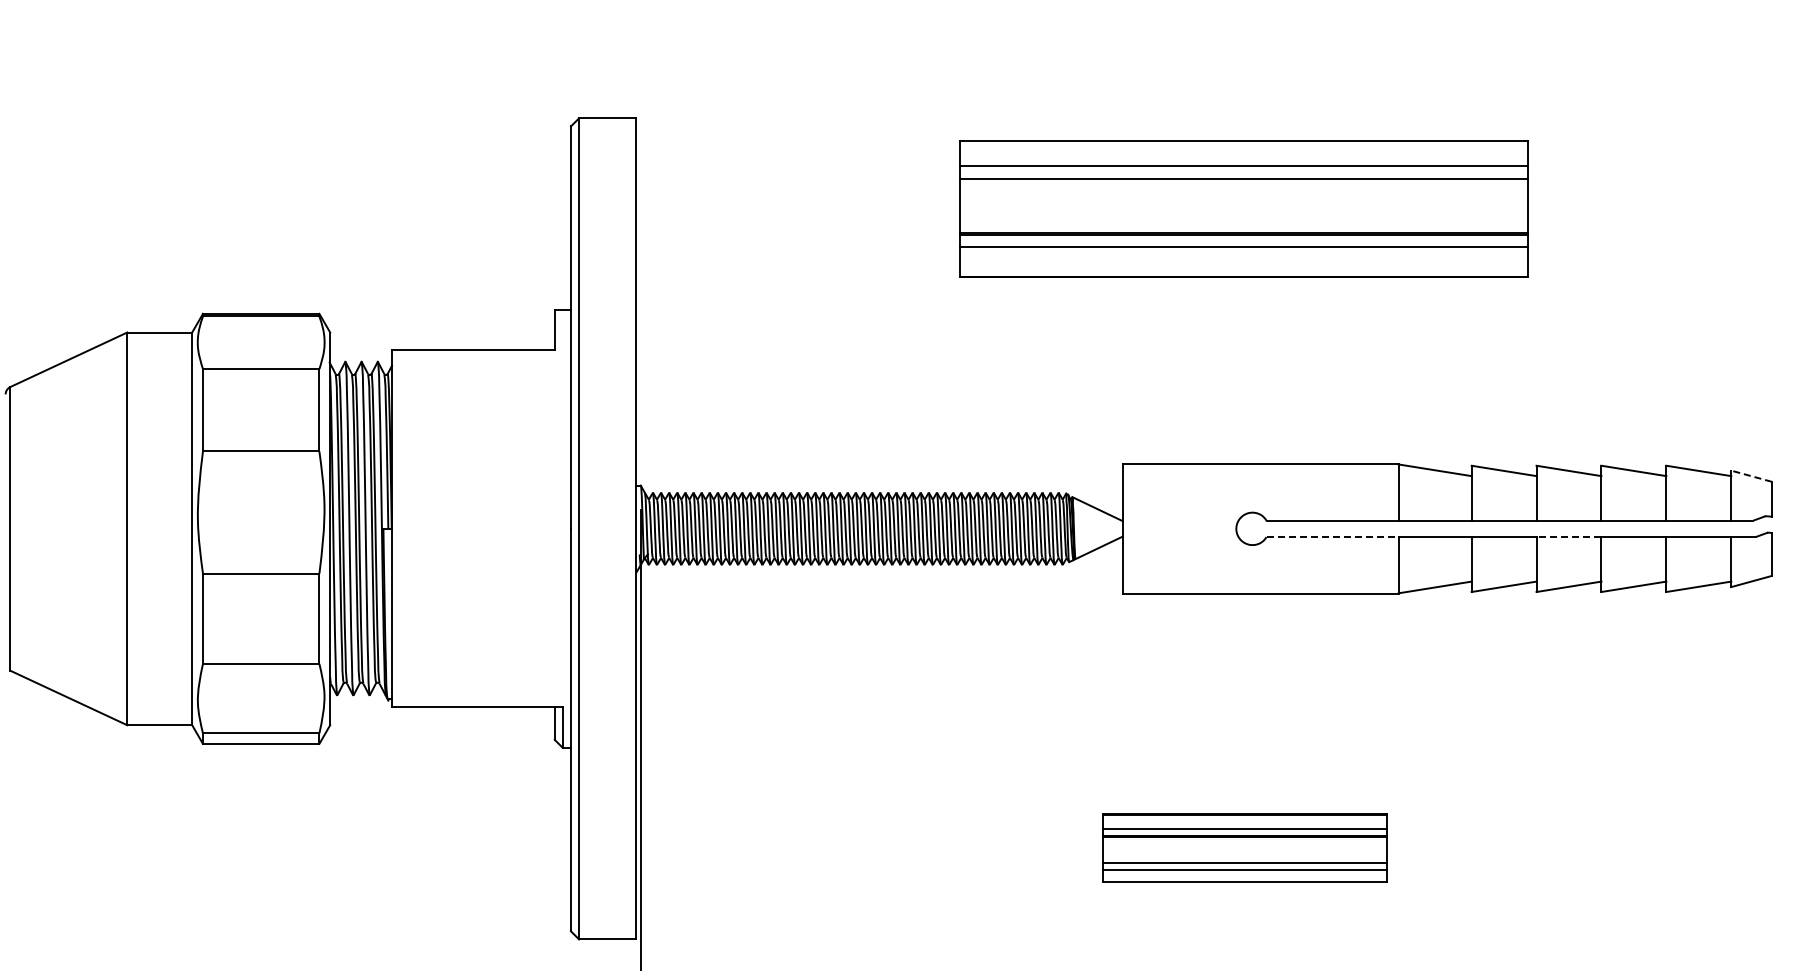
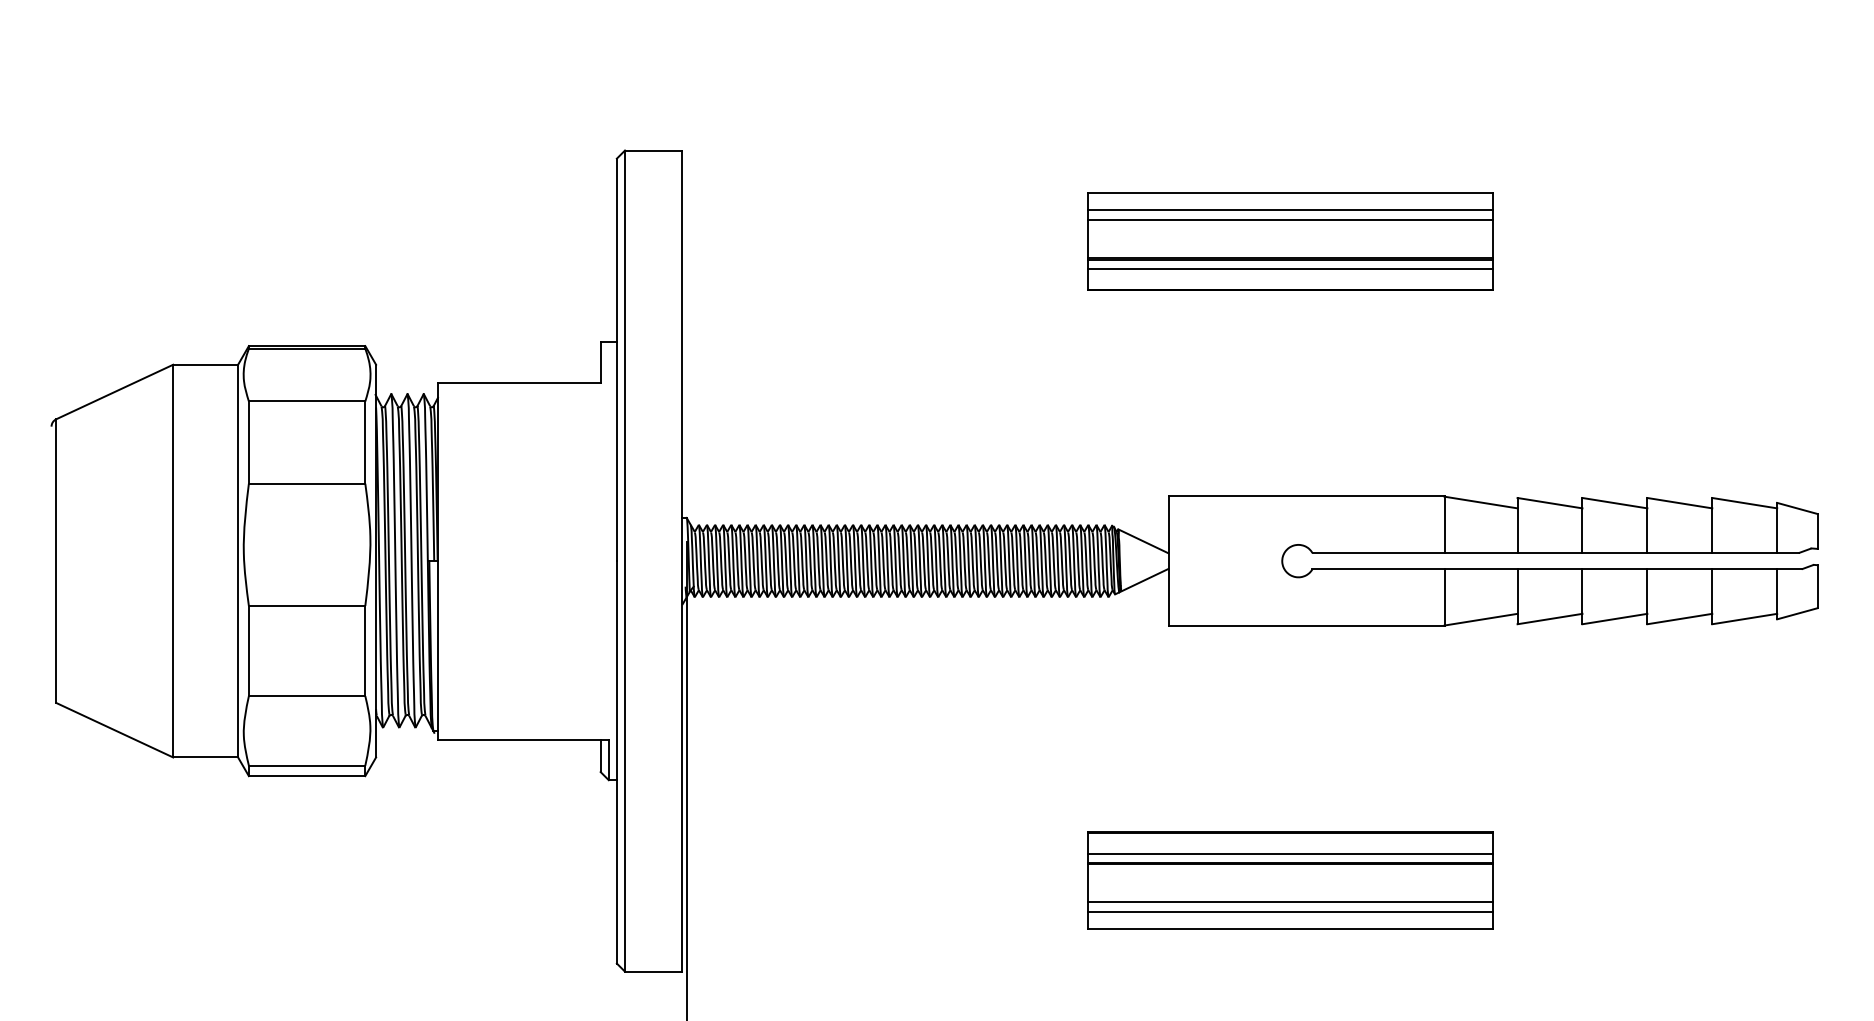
part: (1244, 209) -> (1290, 241), size x0.71
line: (1751, 476) -> (1797, 508), dashed -> solid
line: (1333, 537) -> (1379, 569), dashed -> solid
line: (1568, 537) -> (1614, 569), dashed -> solid
part: (1244, 848) -> (1290, 880), size x1.43

